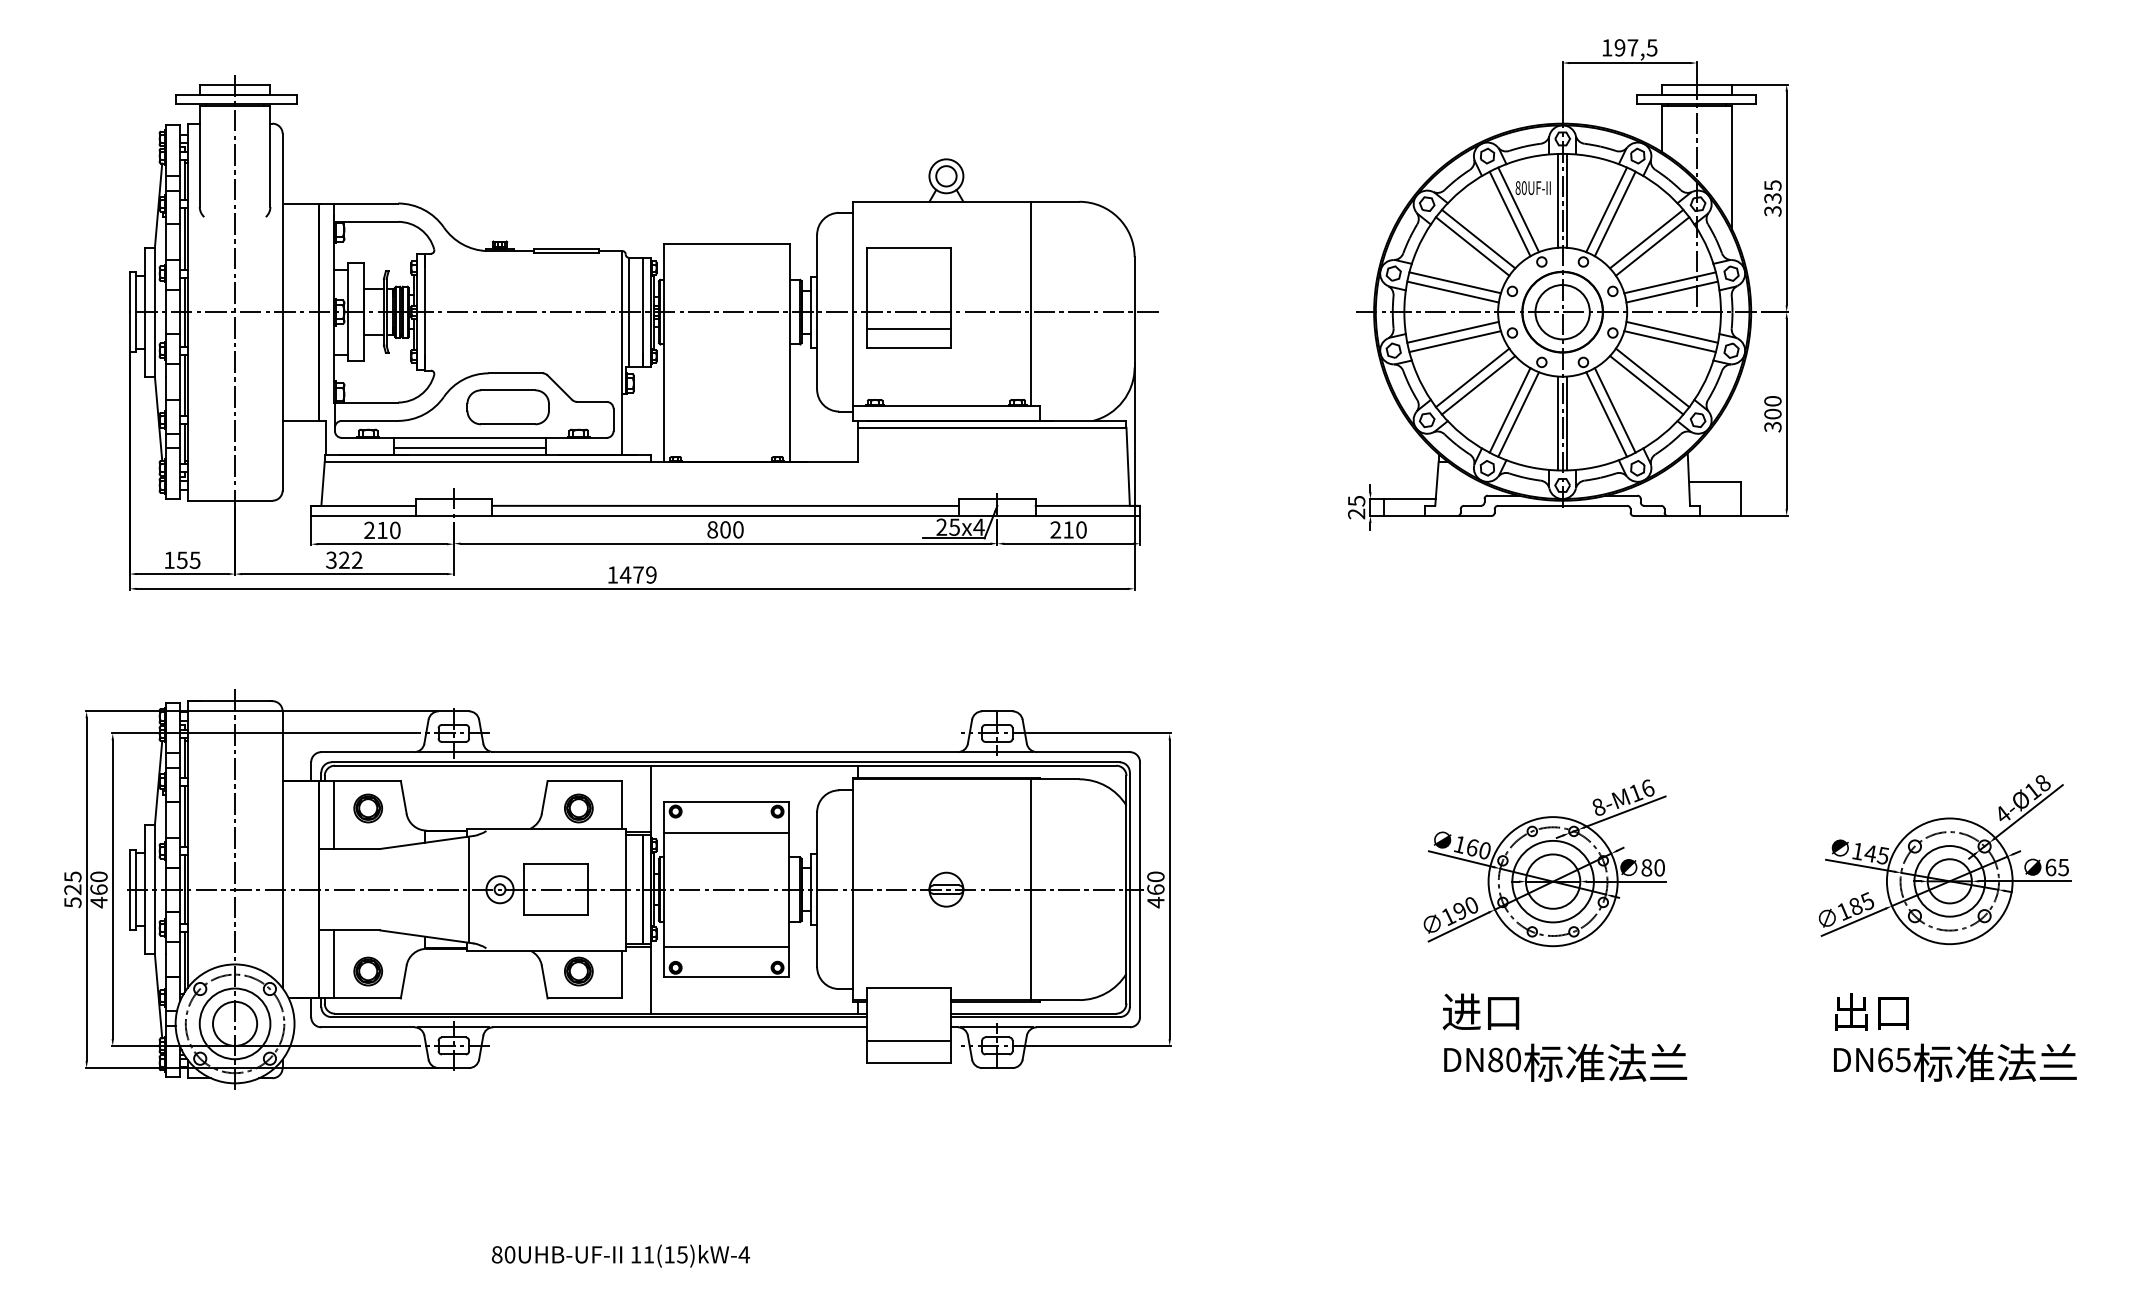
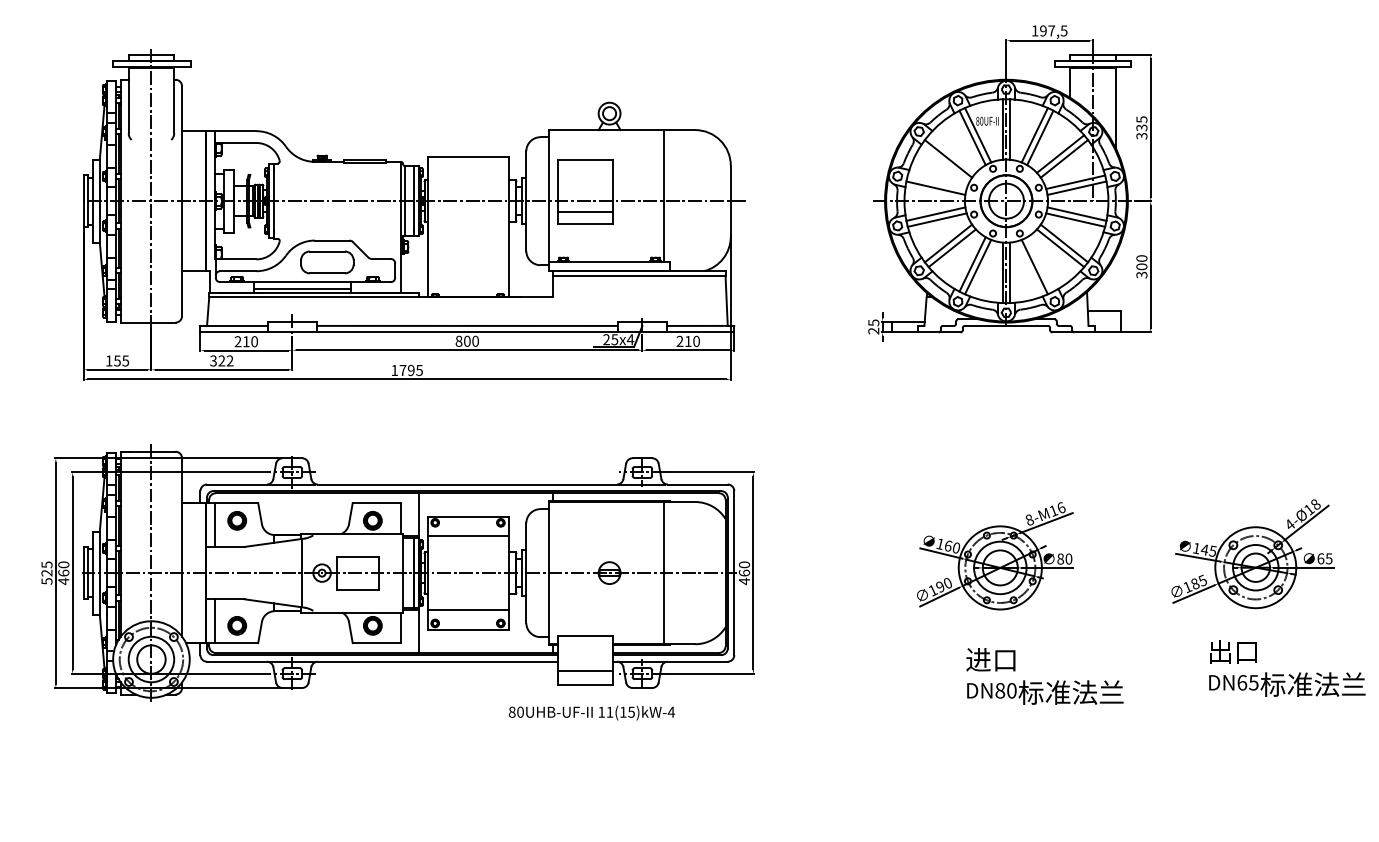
line: (1477, 238) -> (951, 153), removed
line: (1454, 281) -> (936, 181), removed
line: (1615, 410) -> (1040, 264), removed
text: (637, 575) -> (410, 370), 1479 -> 1795
text: (1564, 1037) -> (1044, 676), moved
text: (1955, 1037) -> (1287, 668), moved
text: (621, 1255) -> (592, 712), moved

